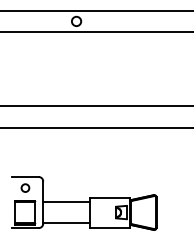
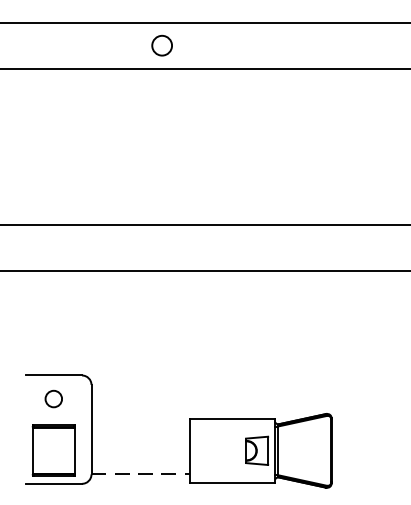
line: (66, 201) -> (140, 427), removed
line: (67, 223) -> (142, 474), solid -> dashed

